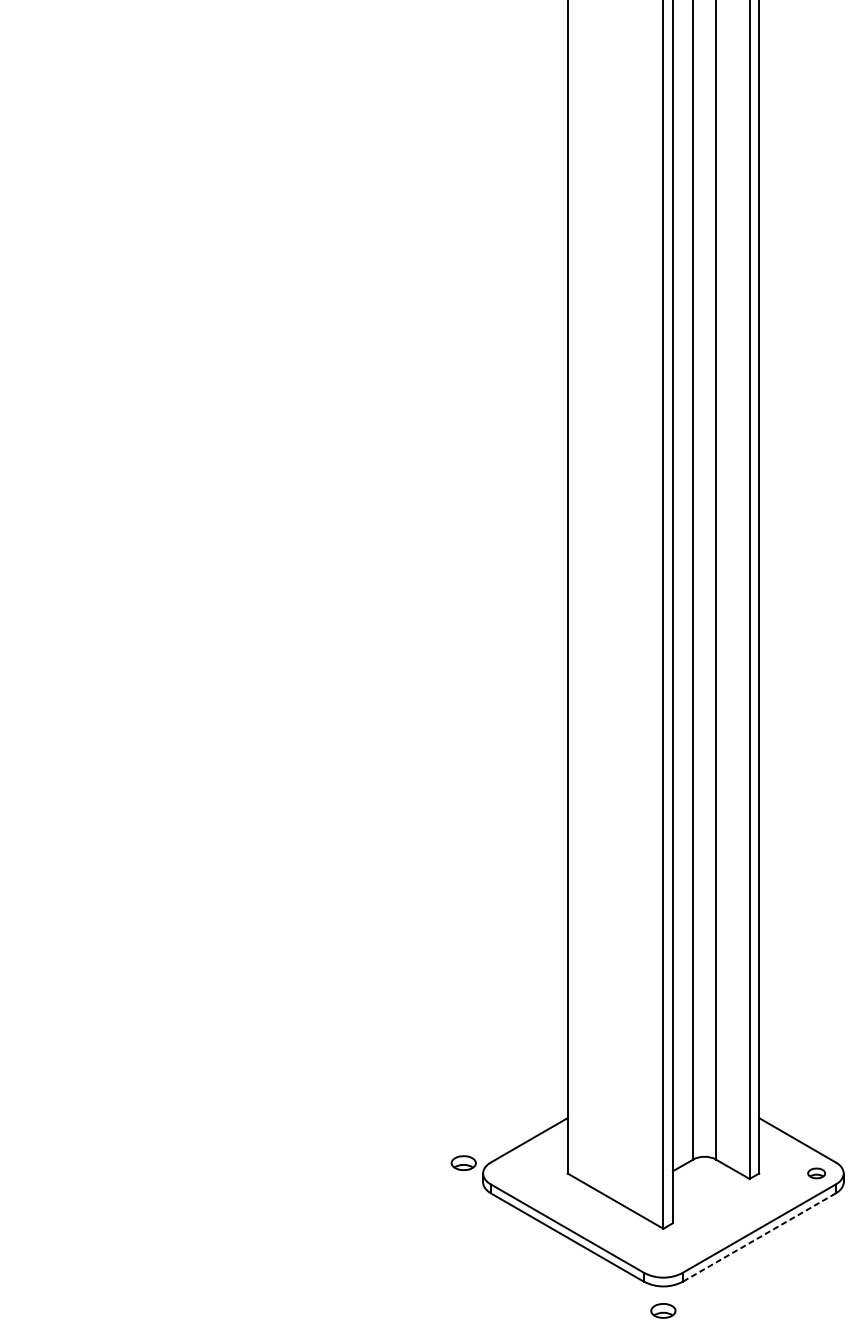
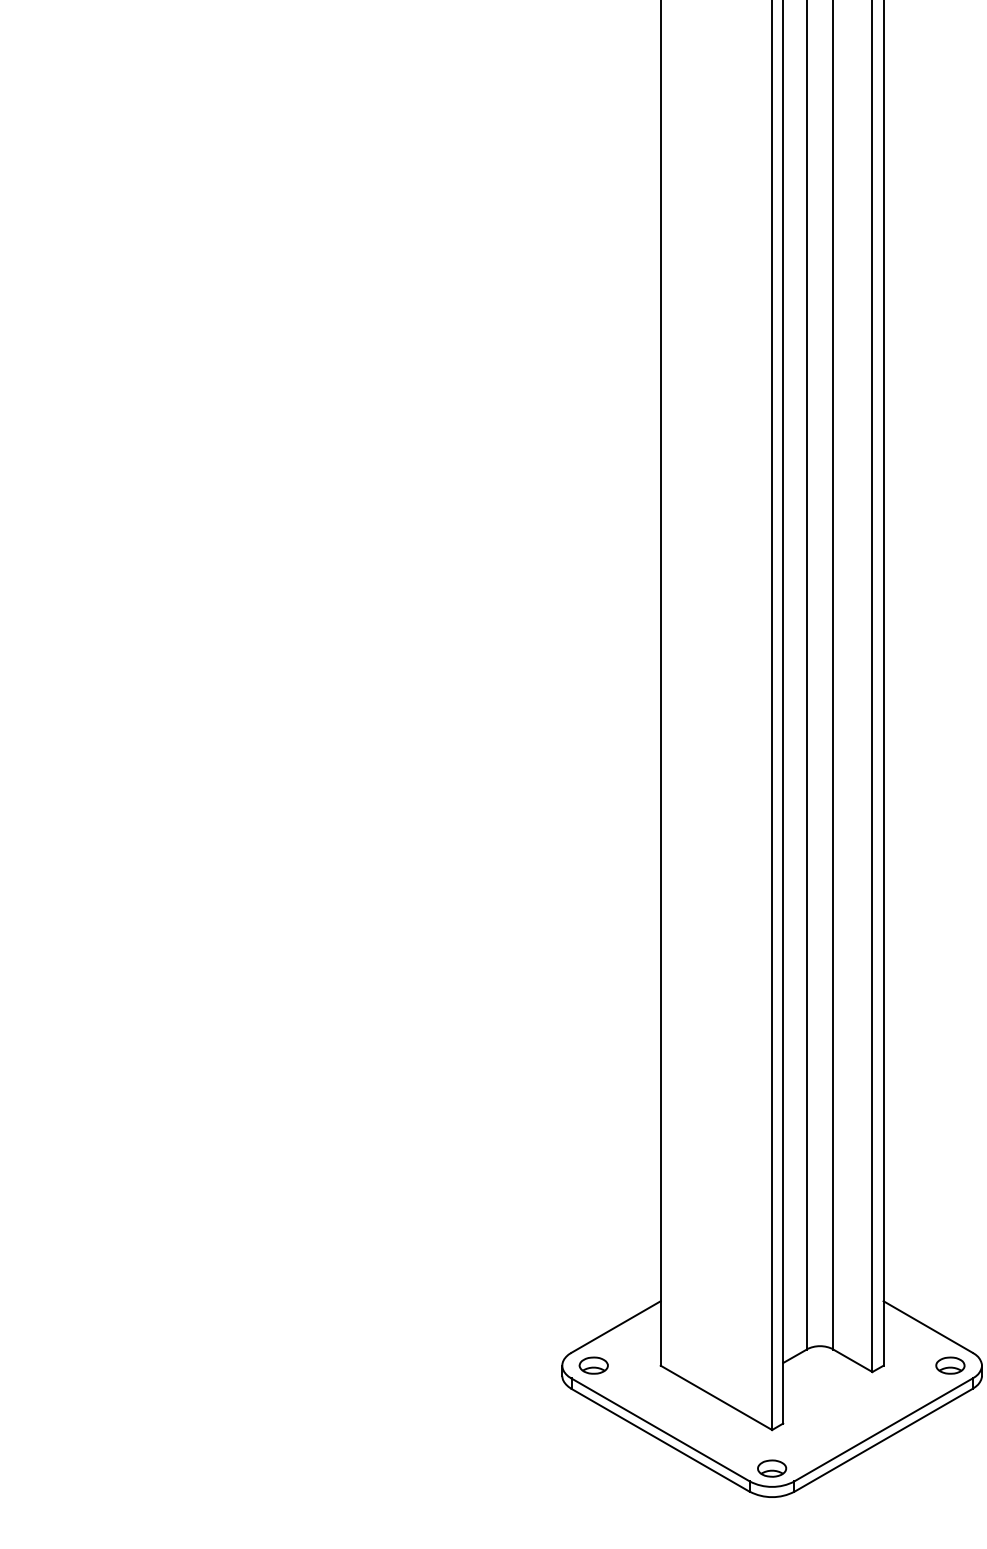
part: (463, 1163) -> (593, 1365), moved
part: (816, 1173) -> (950, 1365), size x1.43
line: (759, 1237) -> (883, 1440), dashed -> solid
part: (663, 1310) -> (772, 1468), moved

